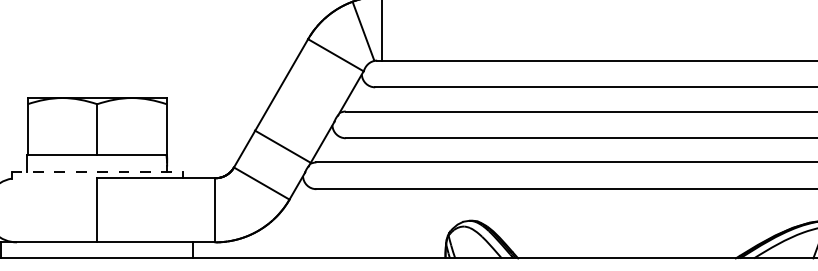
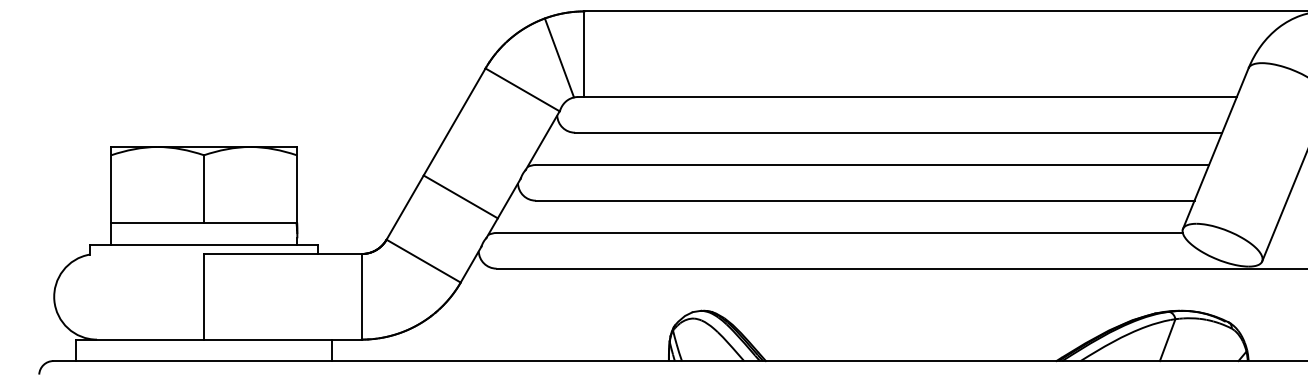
line: (282, 146) -> (460, 196), moved
line: (97, 171) -> (204, 245), dashed -> solid

